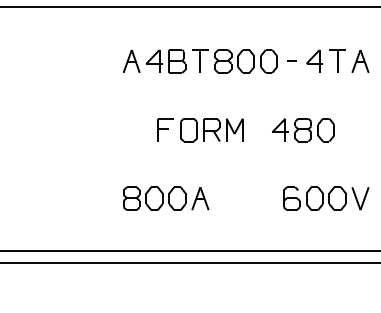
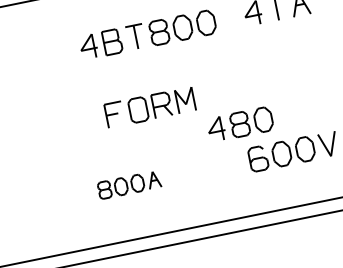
part: (131, 60) -> (65, 50), removed
curve: (291, 60) -> (229, 17), removed
part: (303, 130) -> (240, 124), moved
part: (166, 198) -> (129, 184), size x0.7

